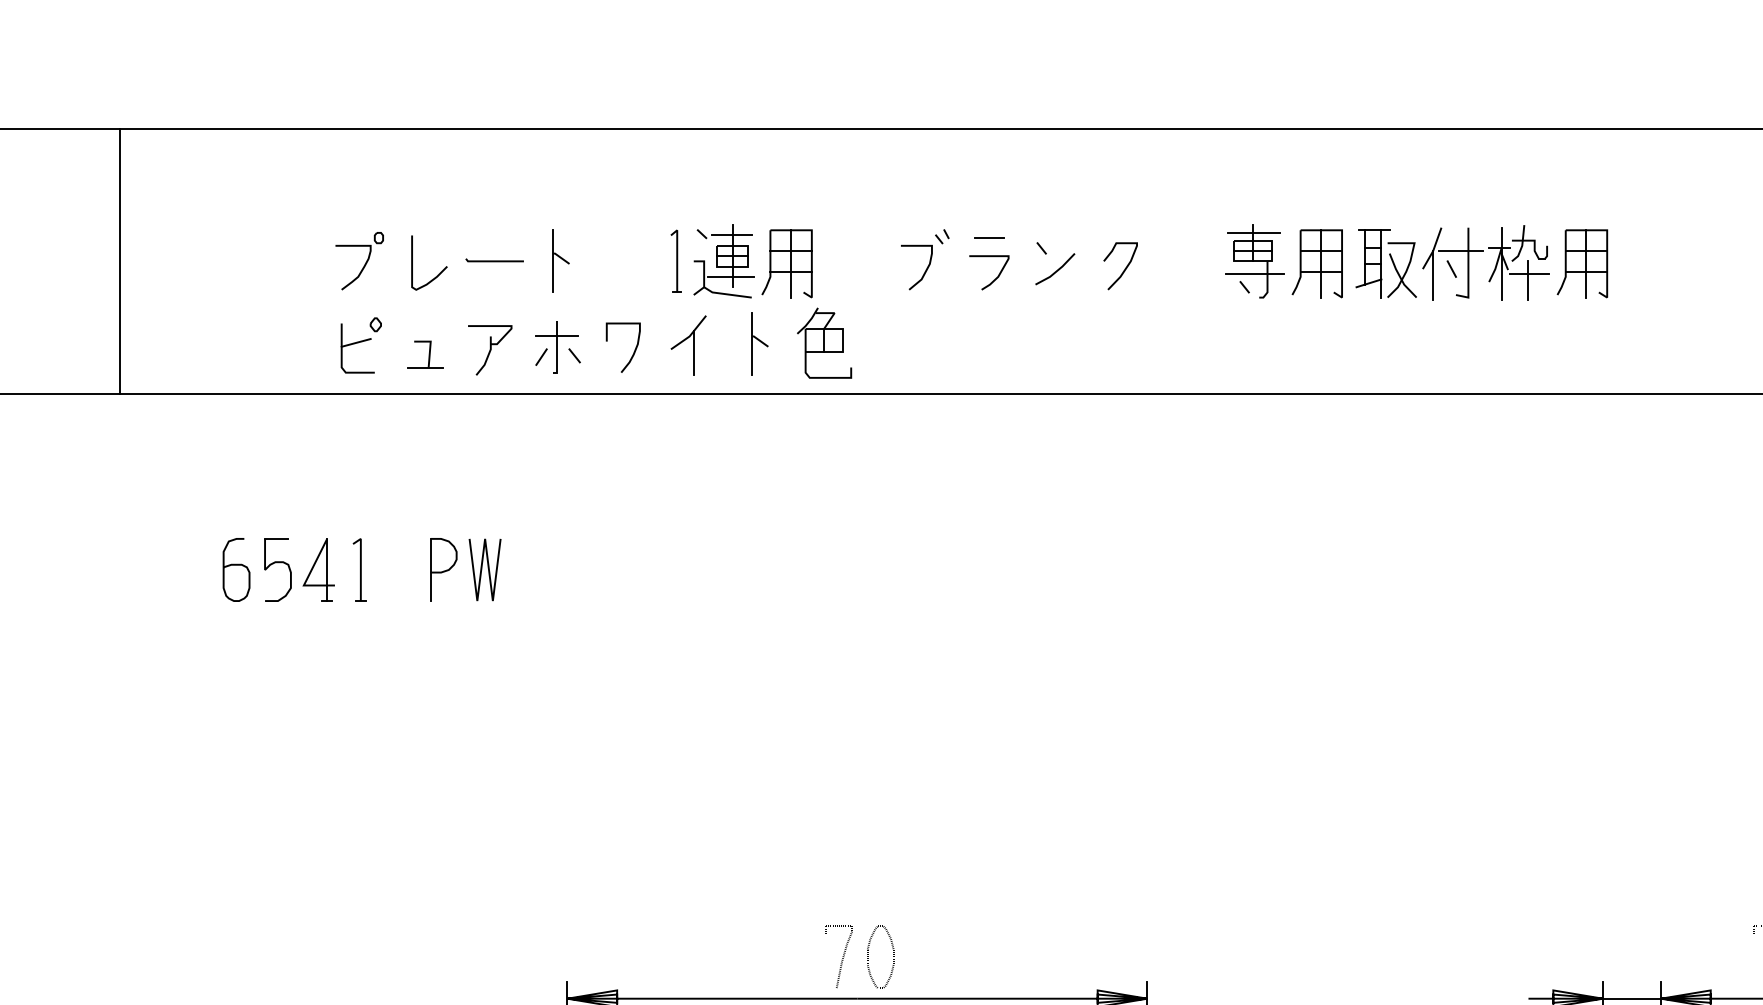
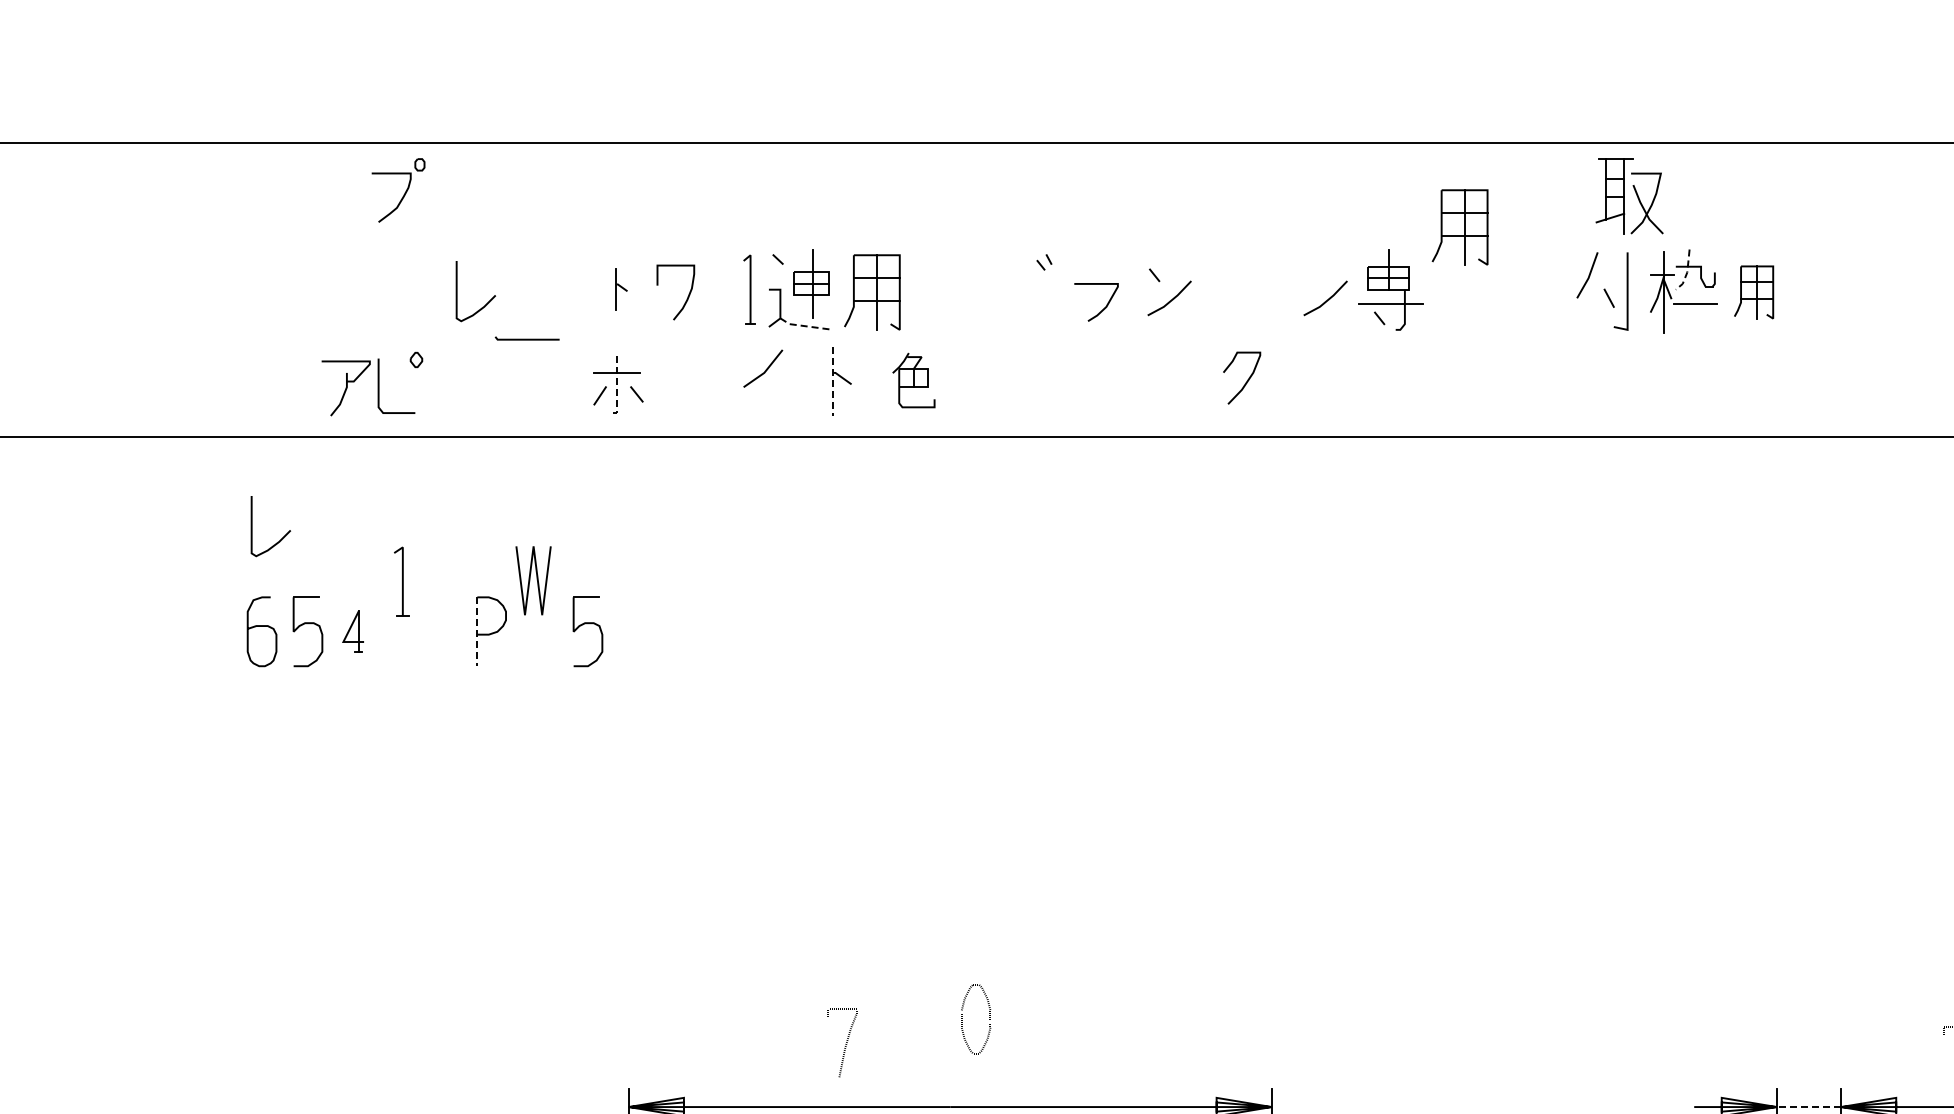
line: (1253, 233) -> (1389, 258), removed
line: (732, 235) -> (811, 260), removed
line: (990, 237) -> (1097, 263), removed
line: (1522, 245) -> (1687, 272), solid -> dashed
line: (1461, 251) -> (1619, 278), removed
line: (494, 260) -> (526, 338), moved
line: (119, 261) -> (132, 289), removed
part: (560, 261) -> (621, 289), size x0.6
part: (365, 262) -> (404, 192), moved
part: (1316, 263) -> (1459, 227), moved
part: (1386, 263) -> (1629, 196), moved
part: (1581, 263) -> (1753, 292), size x0.7
curve: (1125, 267) -> (1247, 379), moved
line: (1195, 271) -> (1325, 300), added
curve: (924, 272) -> (1024, 301), removed
line: (1433, 275) -> (1588, 305), removed
line: (730, 276) -> (809, 306), removed
line: (1528, 280) -> (1694, 310), removed
line: (726, 294) -> (805, 326), solid -> dashed
line: (356, 342) -> (394, 379), removed
part: (824, 343) -> (913, 380), size x0.7
line: (752, 345) -> (833, 382), solid -> dashed
line: (557, 349) -> (617, 387), solid -> dashed
part: (489, 350) -> (345, 388), moved
curve: (633, 351) -> (687, 296), moved
line: (693, 353) -> (768, 391), removed
part: (425, 354) -> (471, 392), removed
curve: (254, 484) -> (282, 537), added
part: (530, 563) -> (587, 624), added
part: (319, 569) -> (353, 631), size x0.6
part: (359, 569) -> (401, 581), moved
line: (482, 569) -> (530, 580), moved
line: (430, 570) -> (477, 632), solid -> dashed
part: (892, 957) -> (989, 1019), moved
curve: (842, 958) -> (845, 1044), moved
line: (1631, 999) -> (1808, 1107), solid -> dashed

